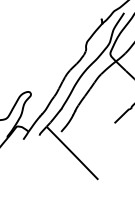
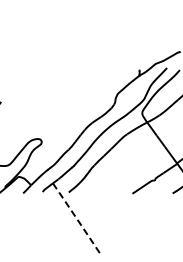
line: (72, 153) -> (77, 219), solid -> dashed

